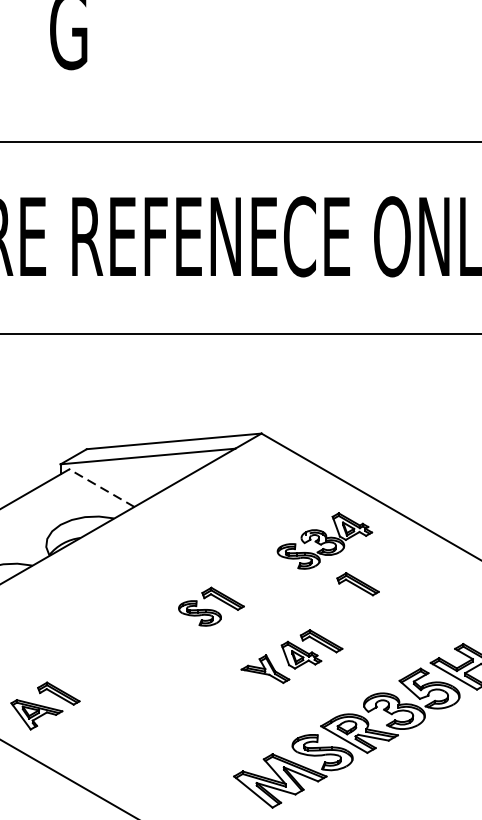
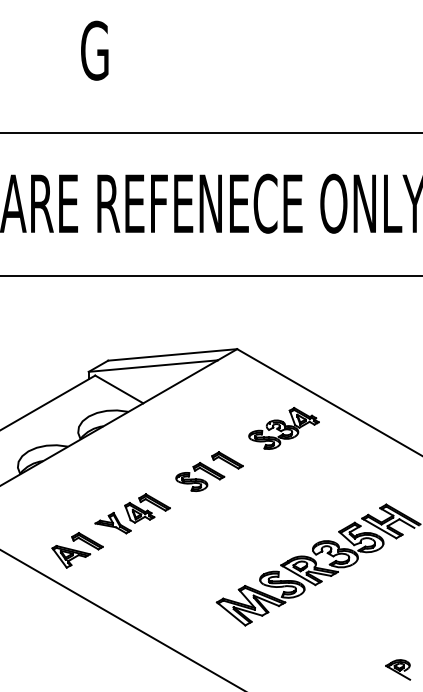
line: (102, 488) -> (119, 389), dashed -> solid
part: (358, 584) -> (227, 460), moved
part: (291, 656) -> (132, 513), moved

